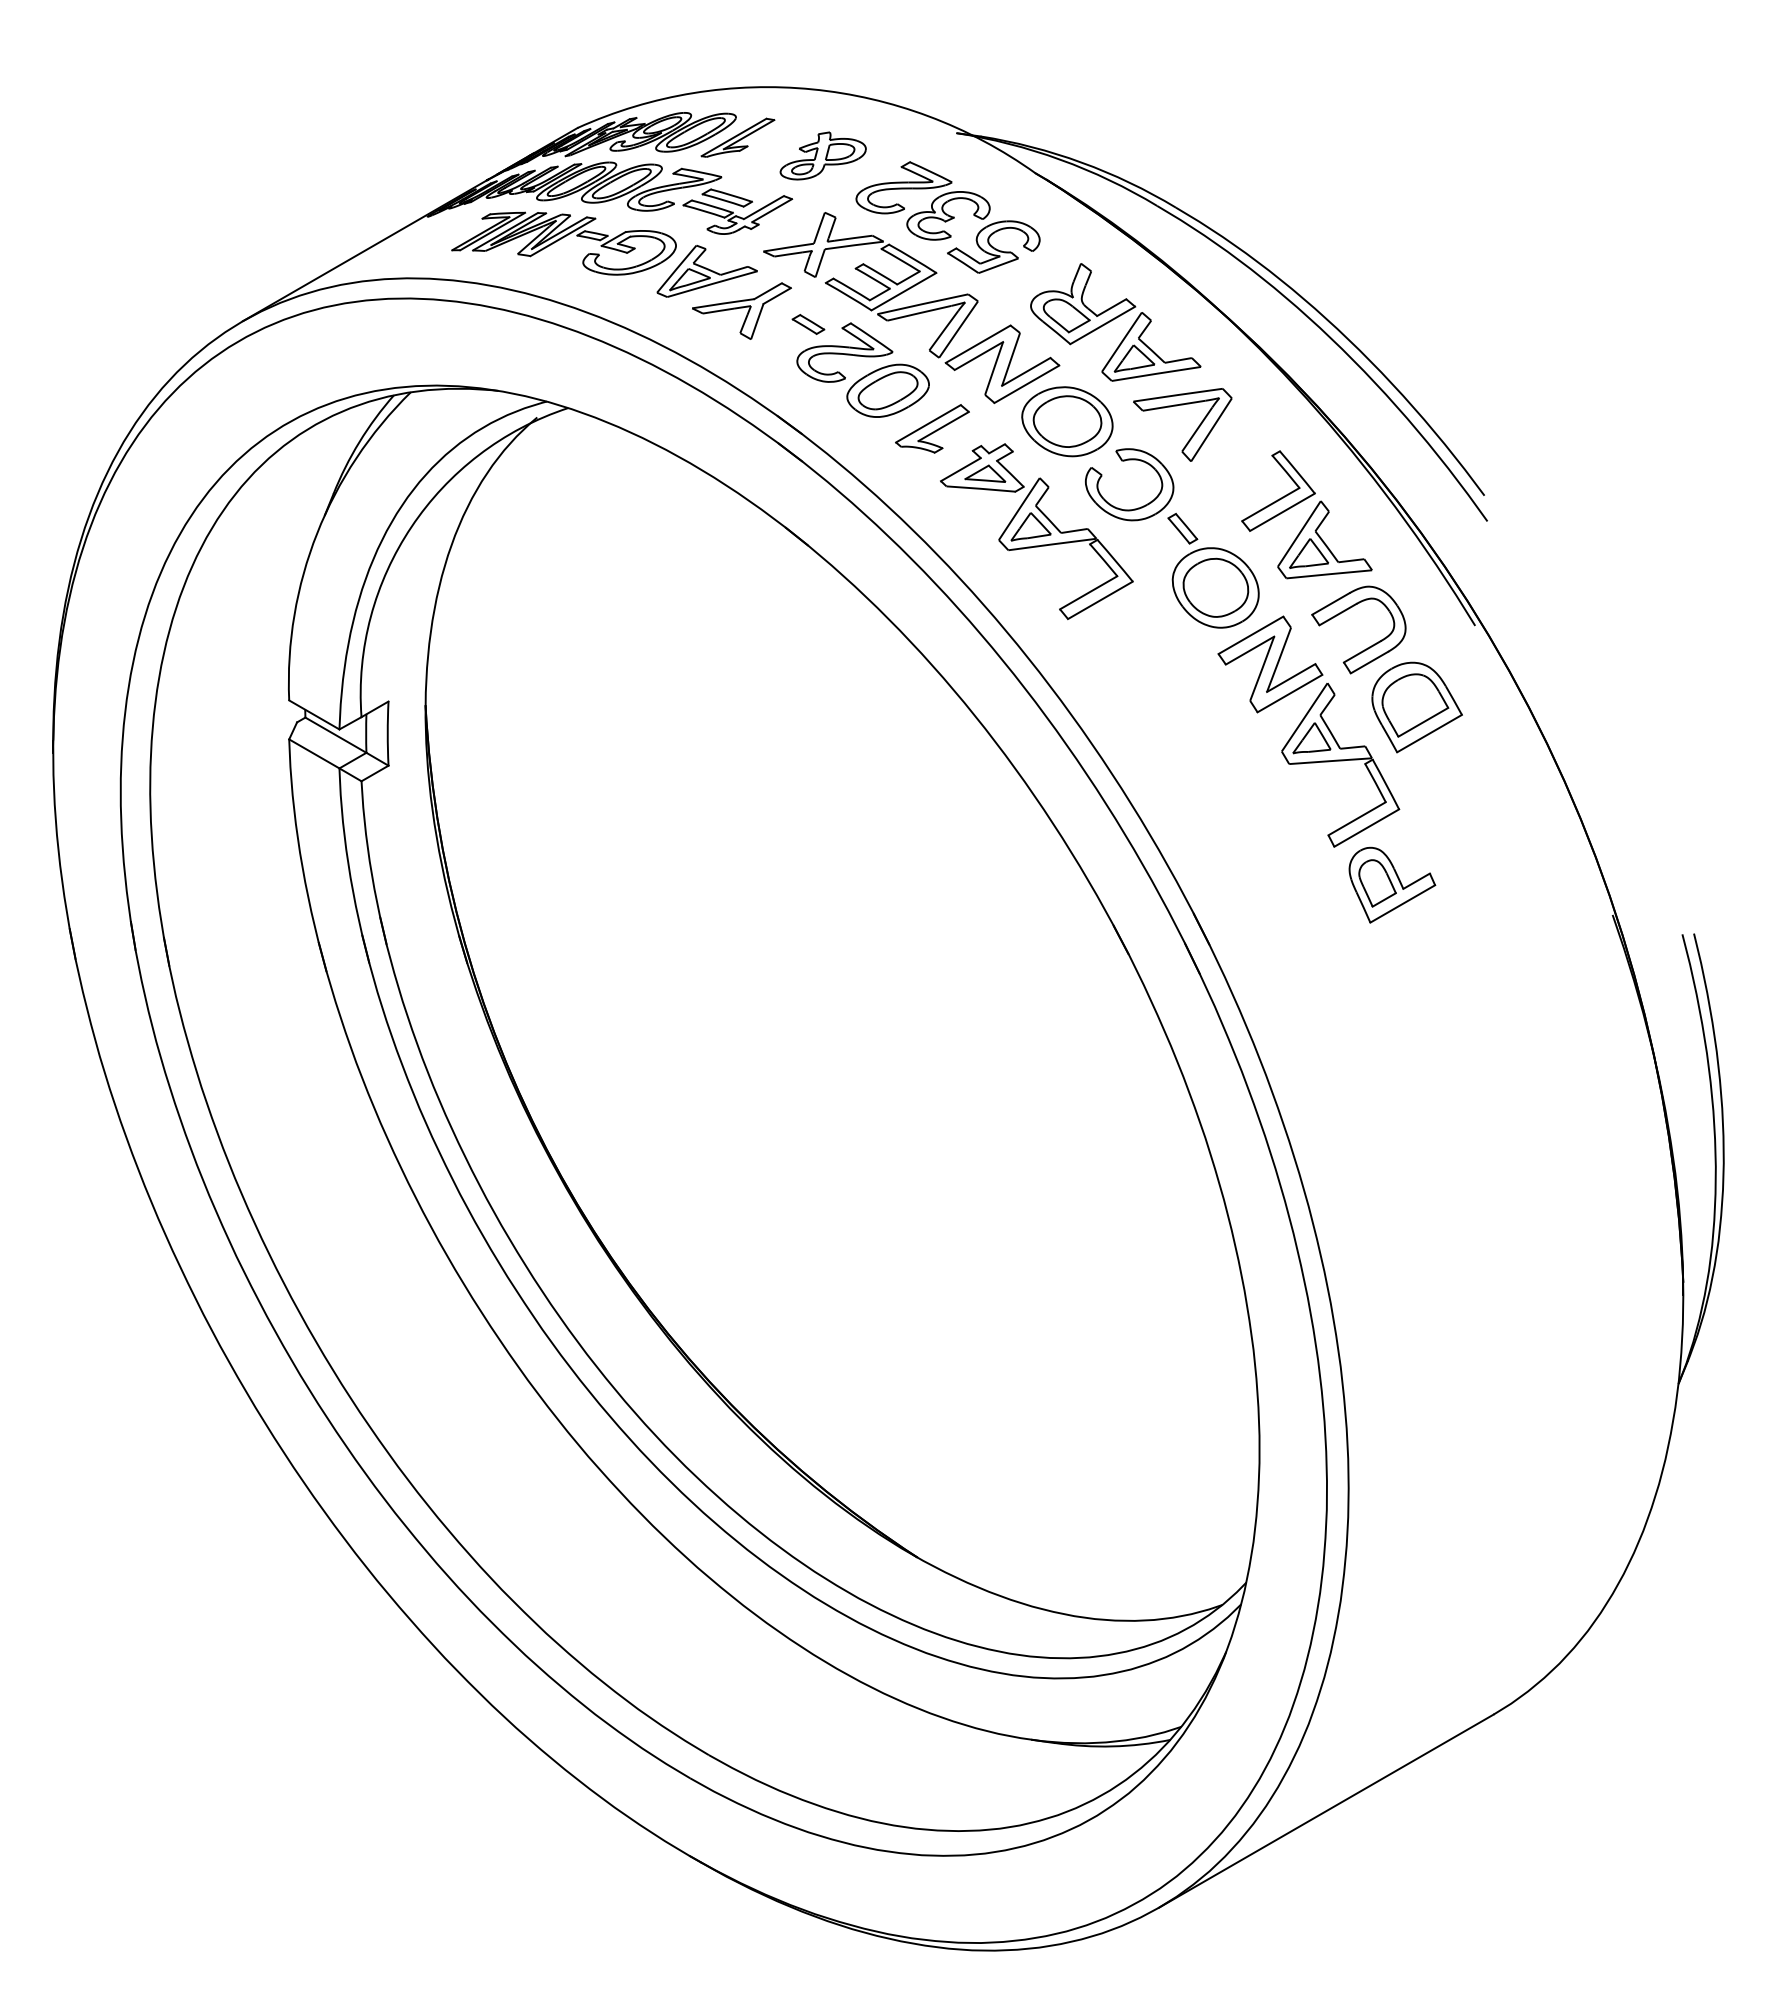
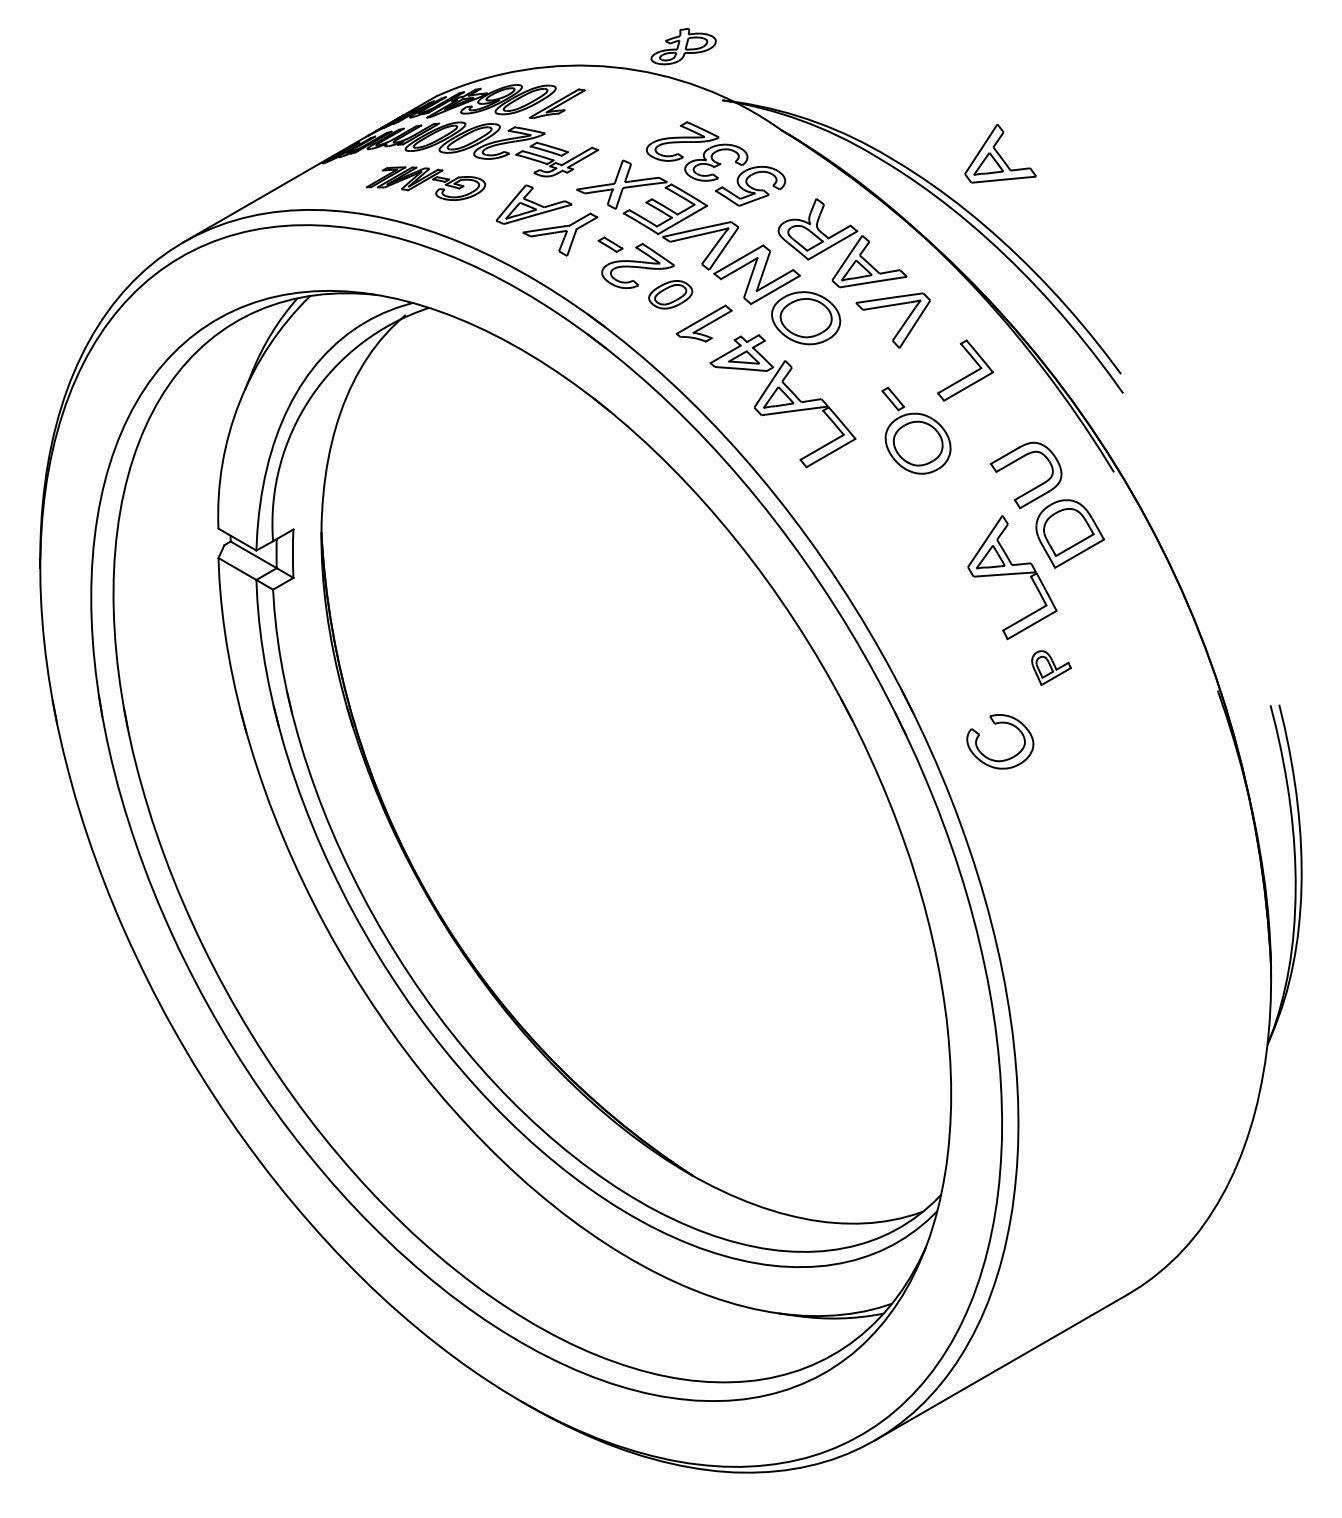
part: (822, 155) -> (683, 46), moved
part: (563, 243) -> (425, 183), size x0.7
part: (887, 390) -> (670, 294), size x0.7
part: (1125, 461) -> (997, 724), moved
part: (1324, 539) -> (1000, 153), moved
part: (1270, 664) -> (959, 501), removed
part: (1392, 884) -> (1051, 667), size x0.6

